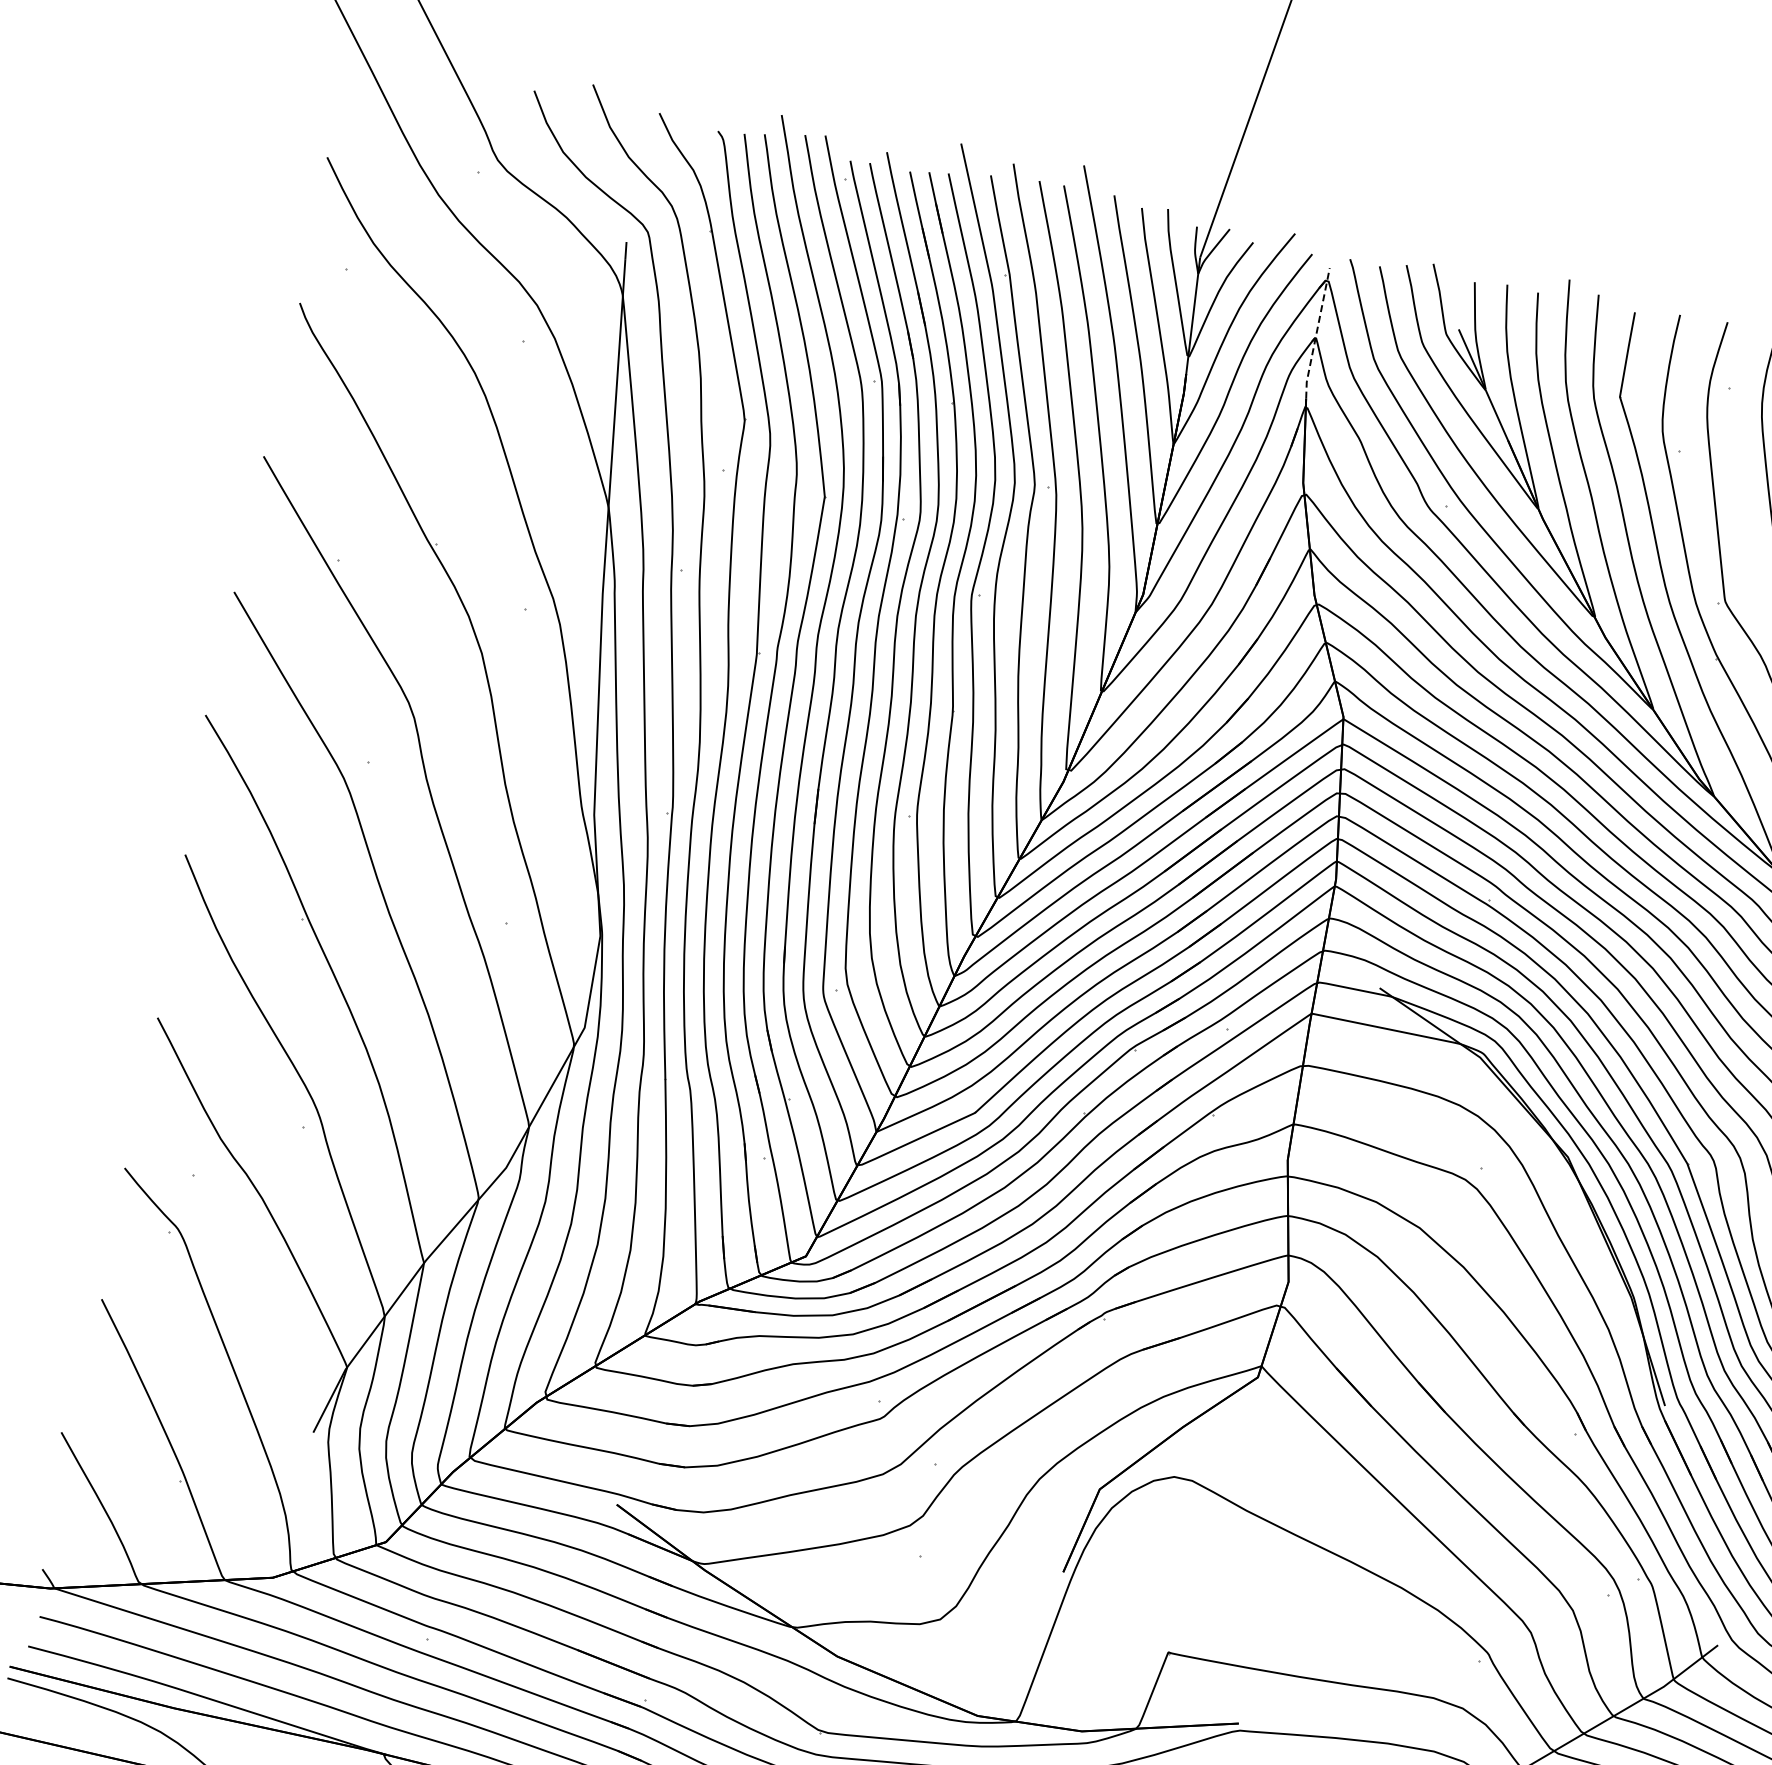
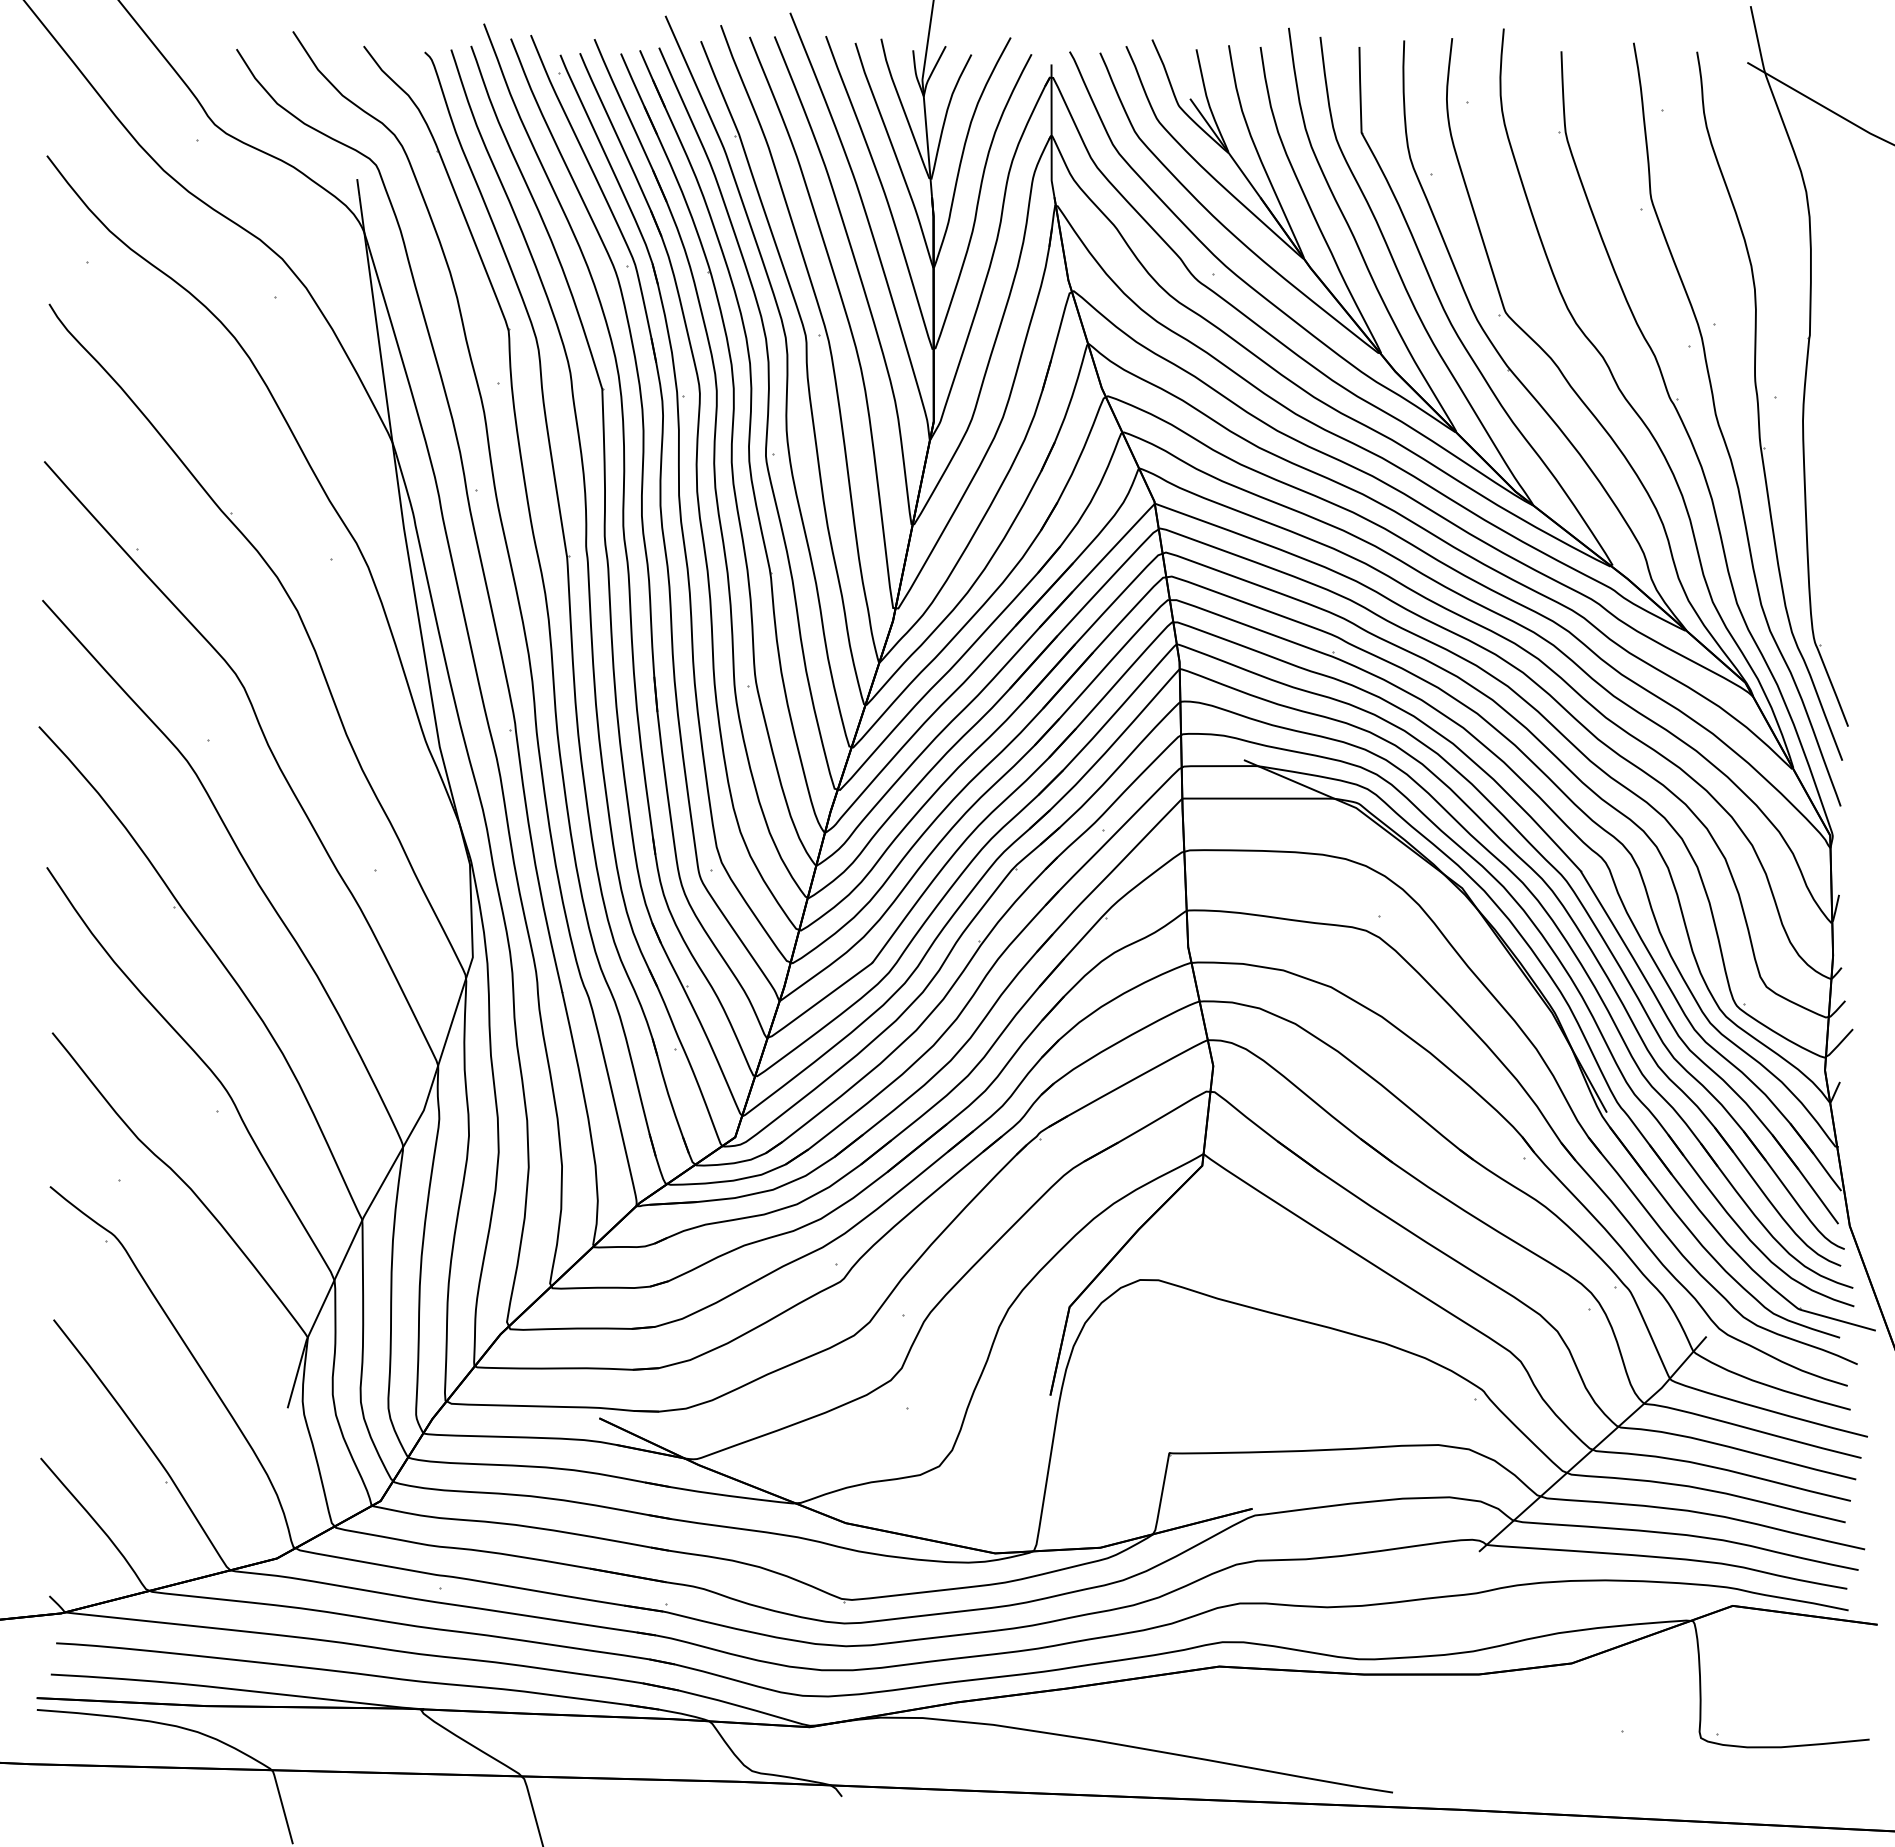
line: (1316, 332) -> (1051, 130), dashed -> solid

